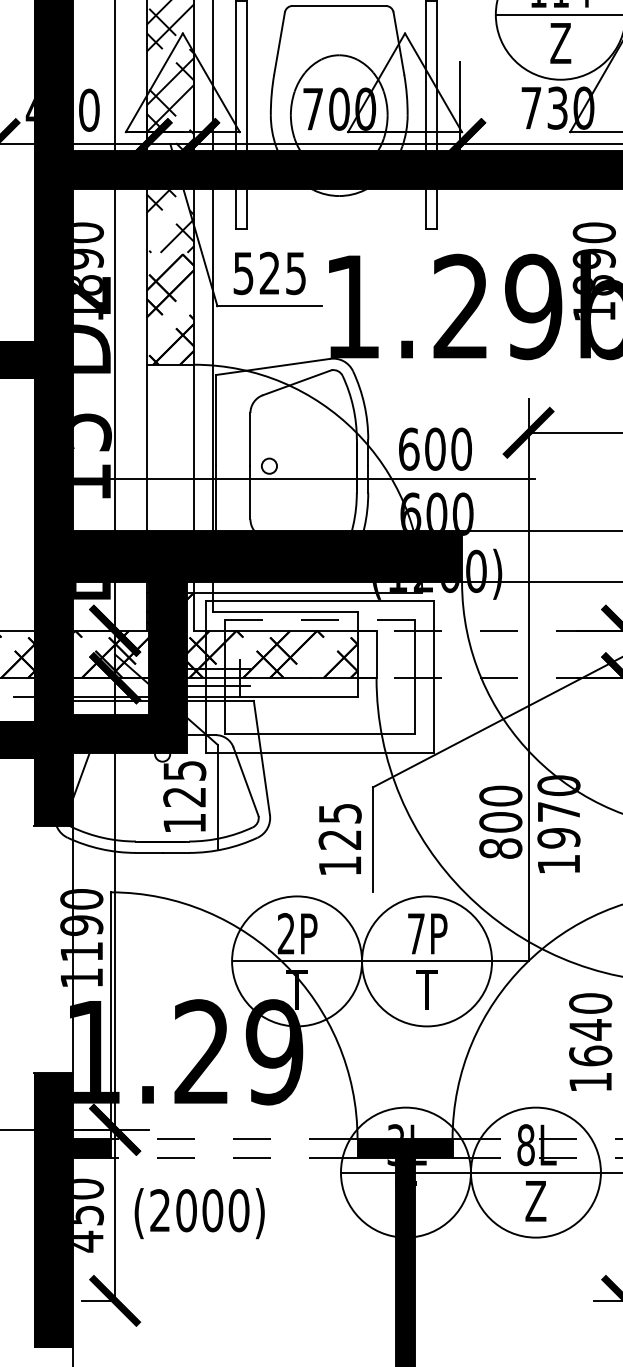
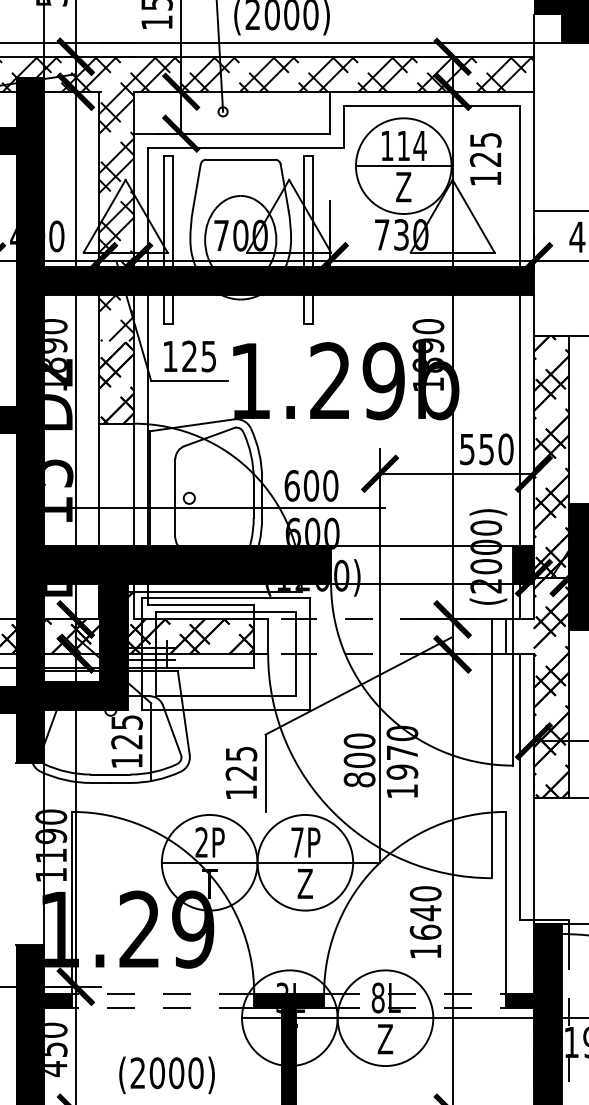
text: (243, 273) -> (170, 356), 525 -> 125
line: (319, 619) -> (226, 611), dashed -> solid
text: (425, 989) -> (304, 883), T -> Z
text: (198, 1213) -> (166, 1075), moved

